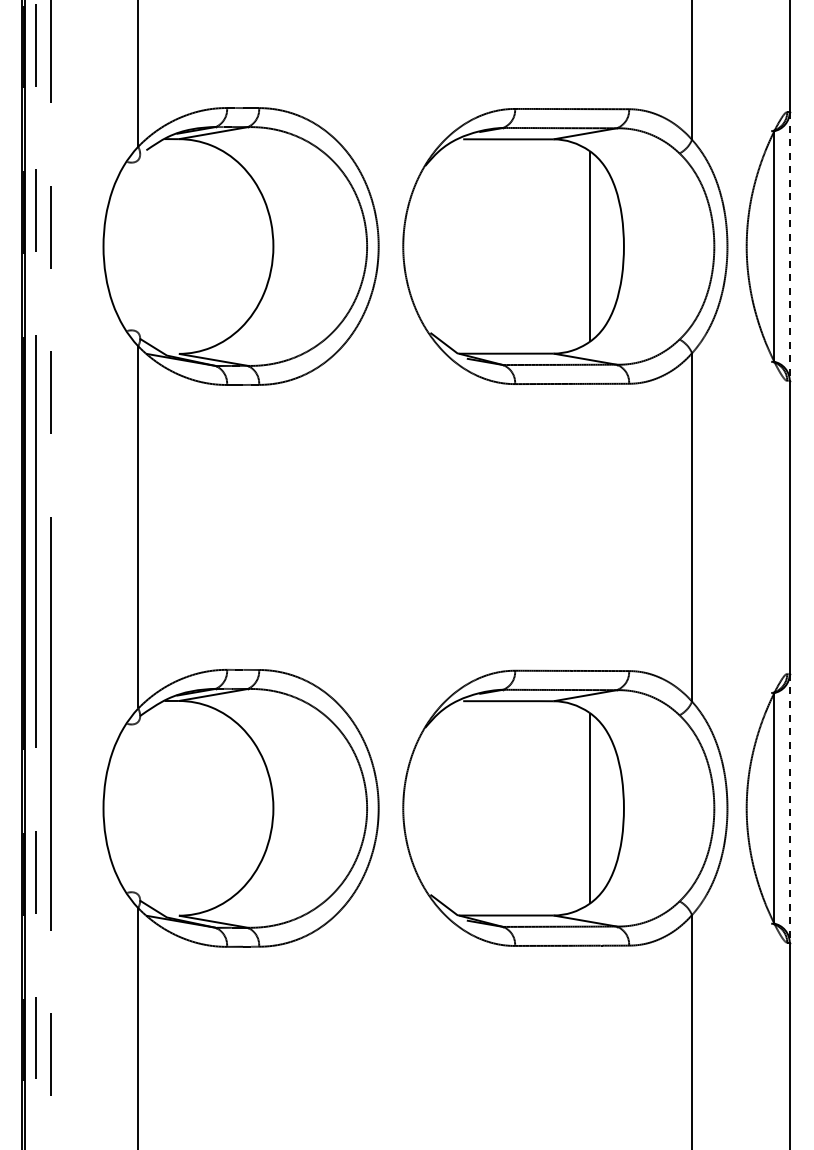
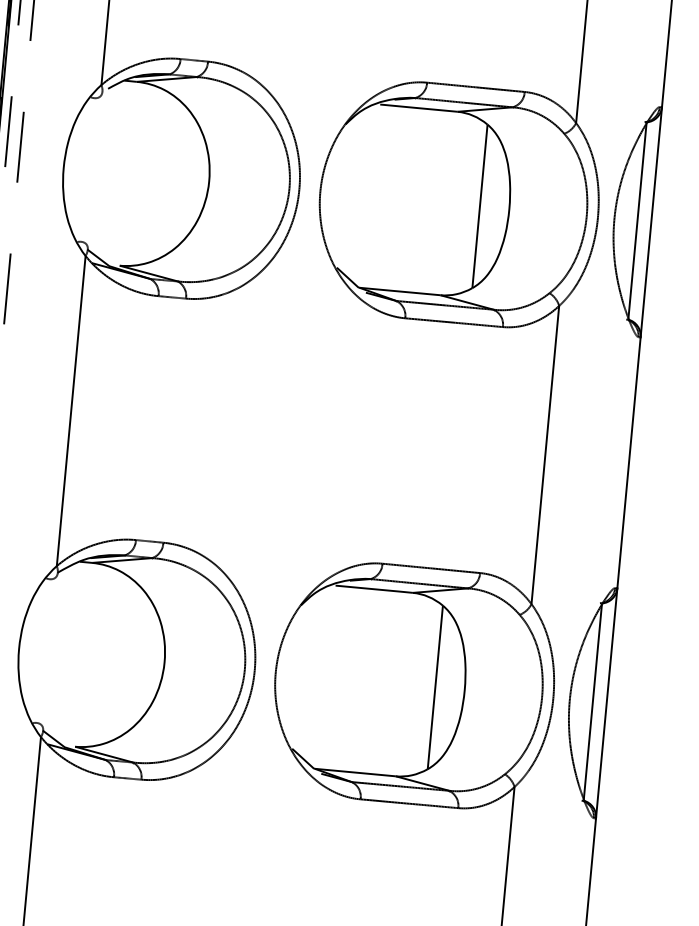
line: (789, 247) -> (651, 223), dashed -> solid
line: (789, 808) -> (606, 703), dashed -> solid

